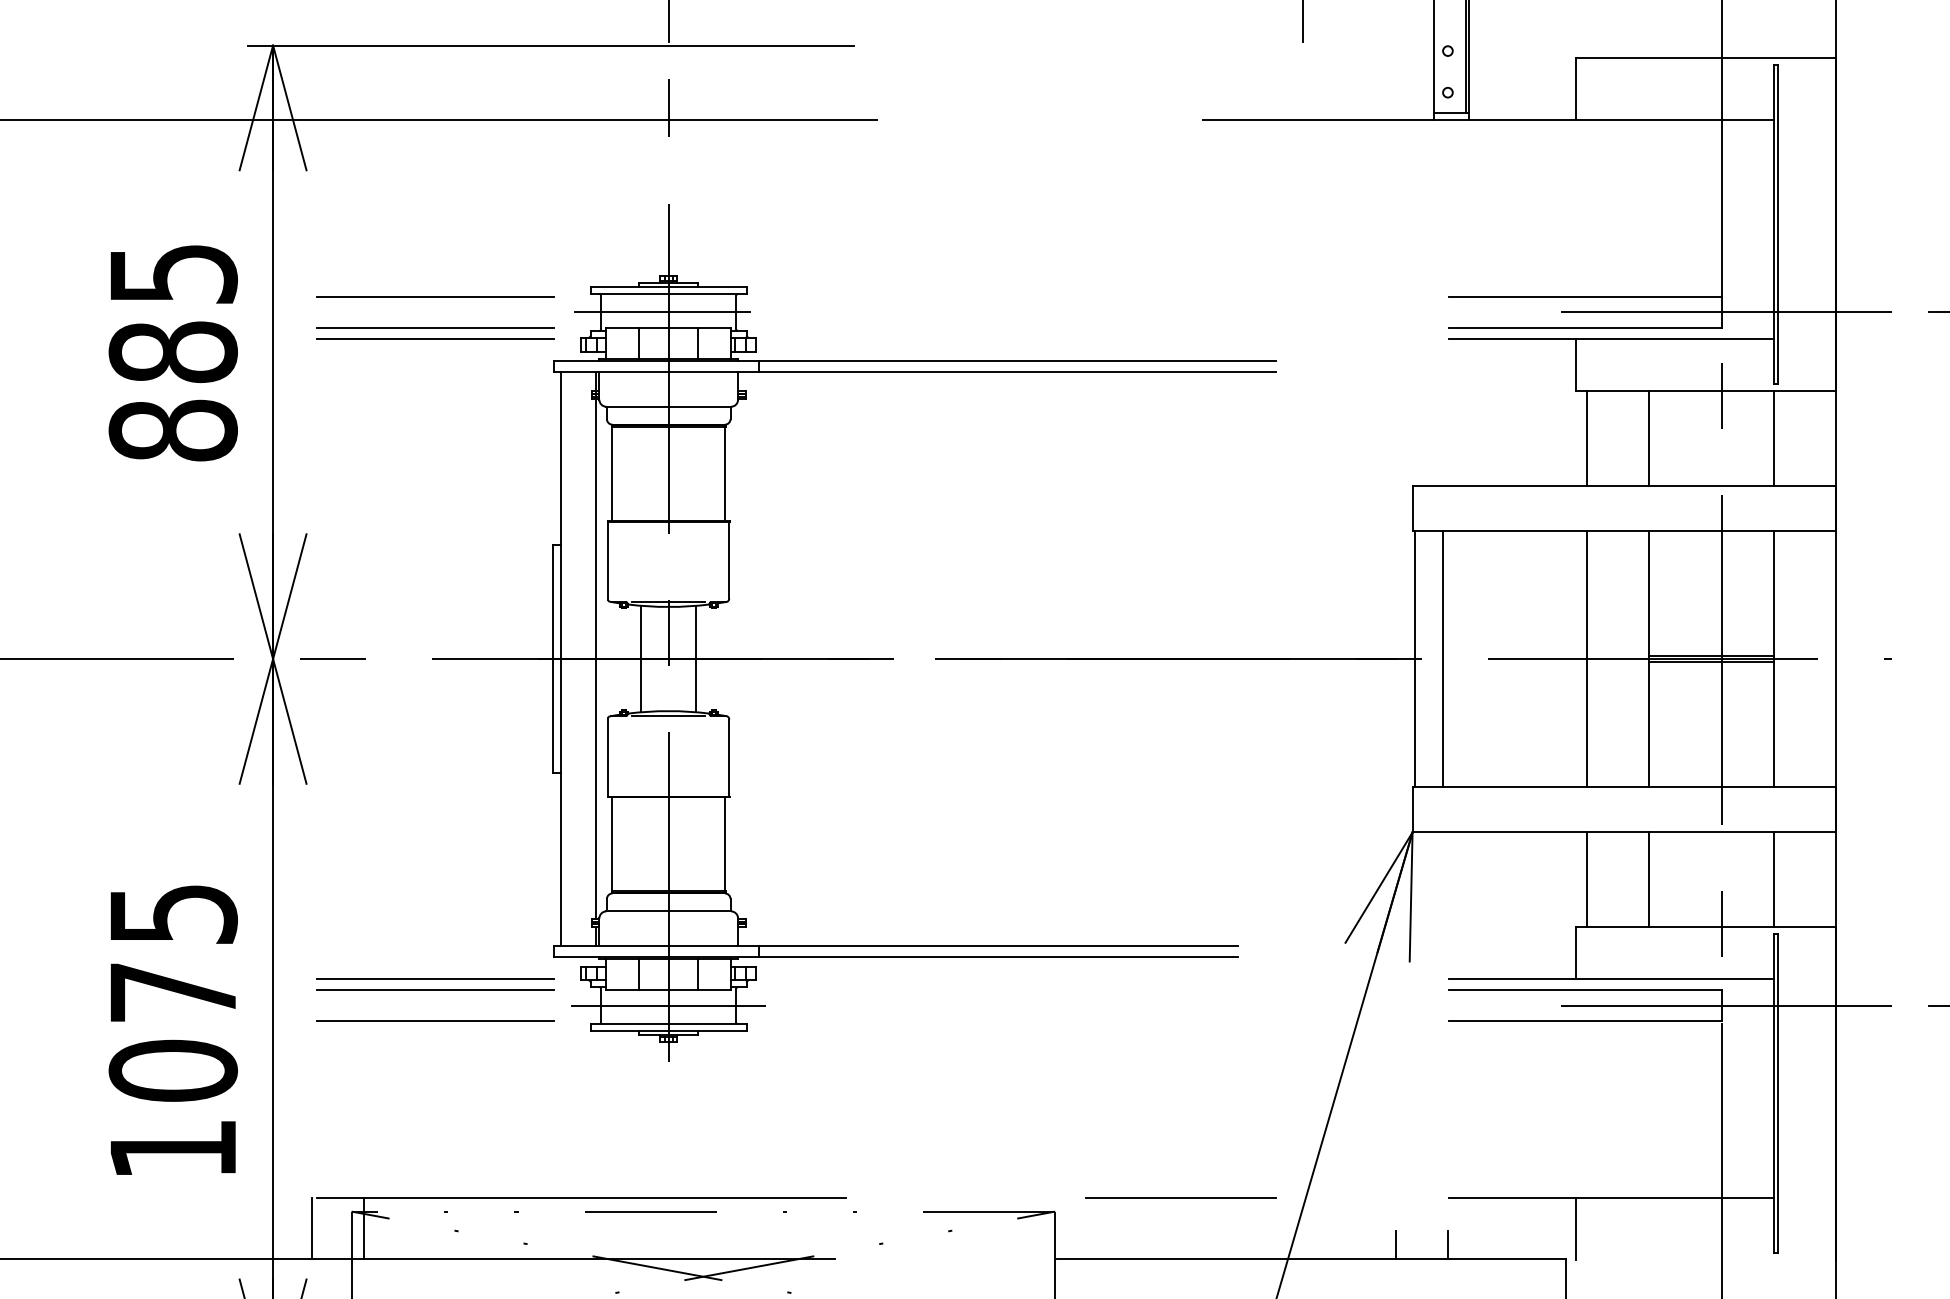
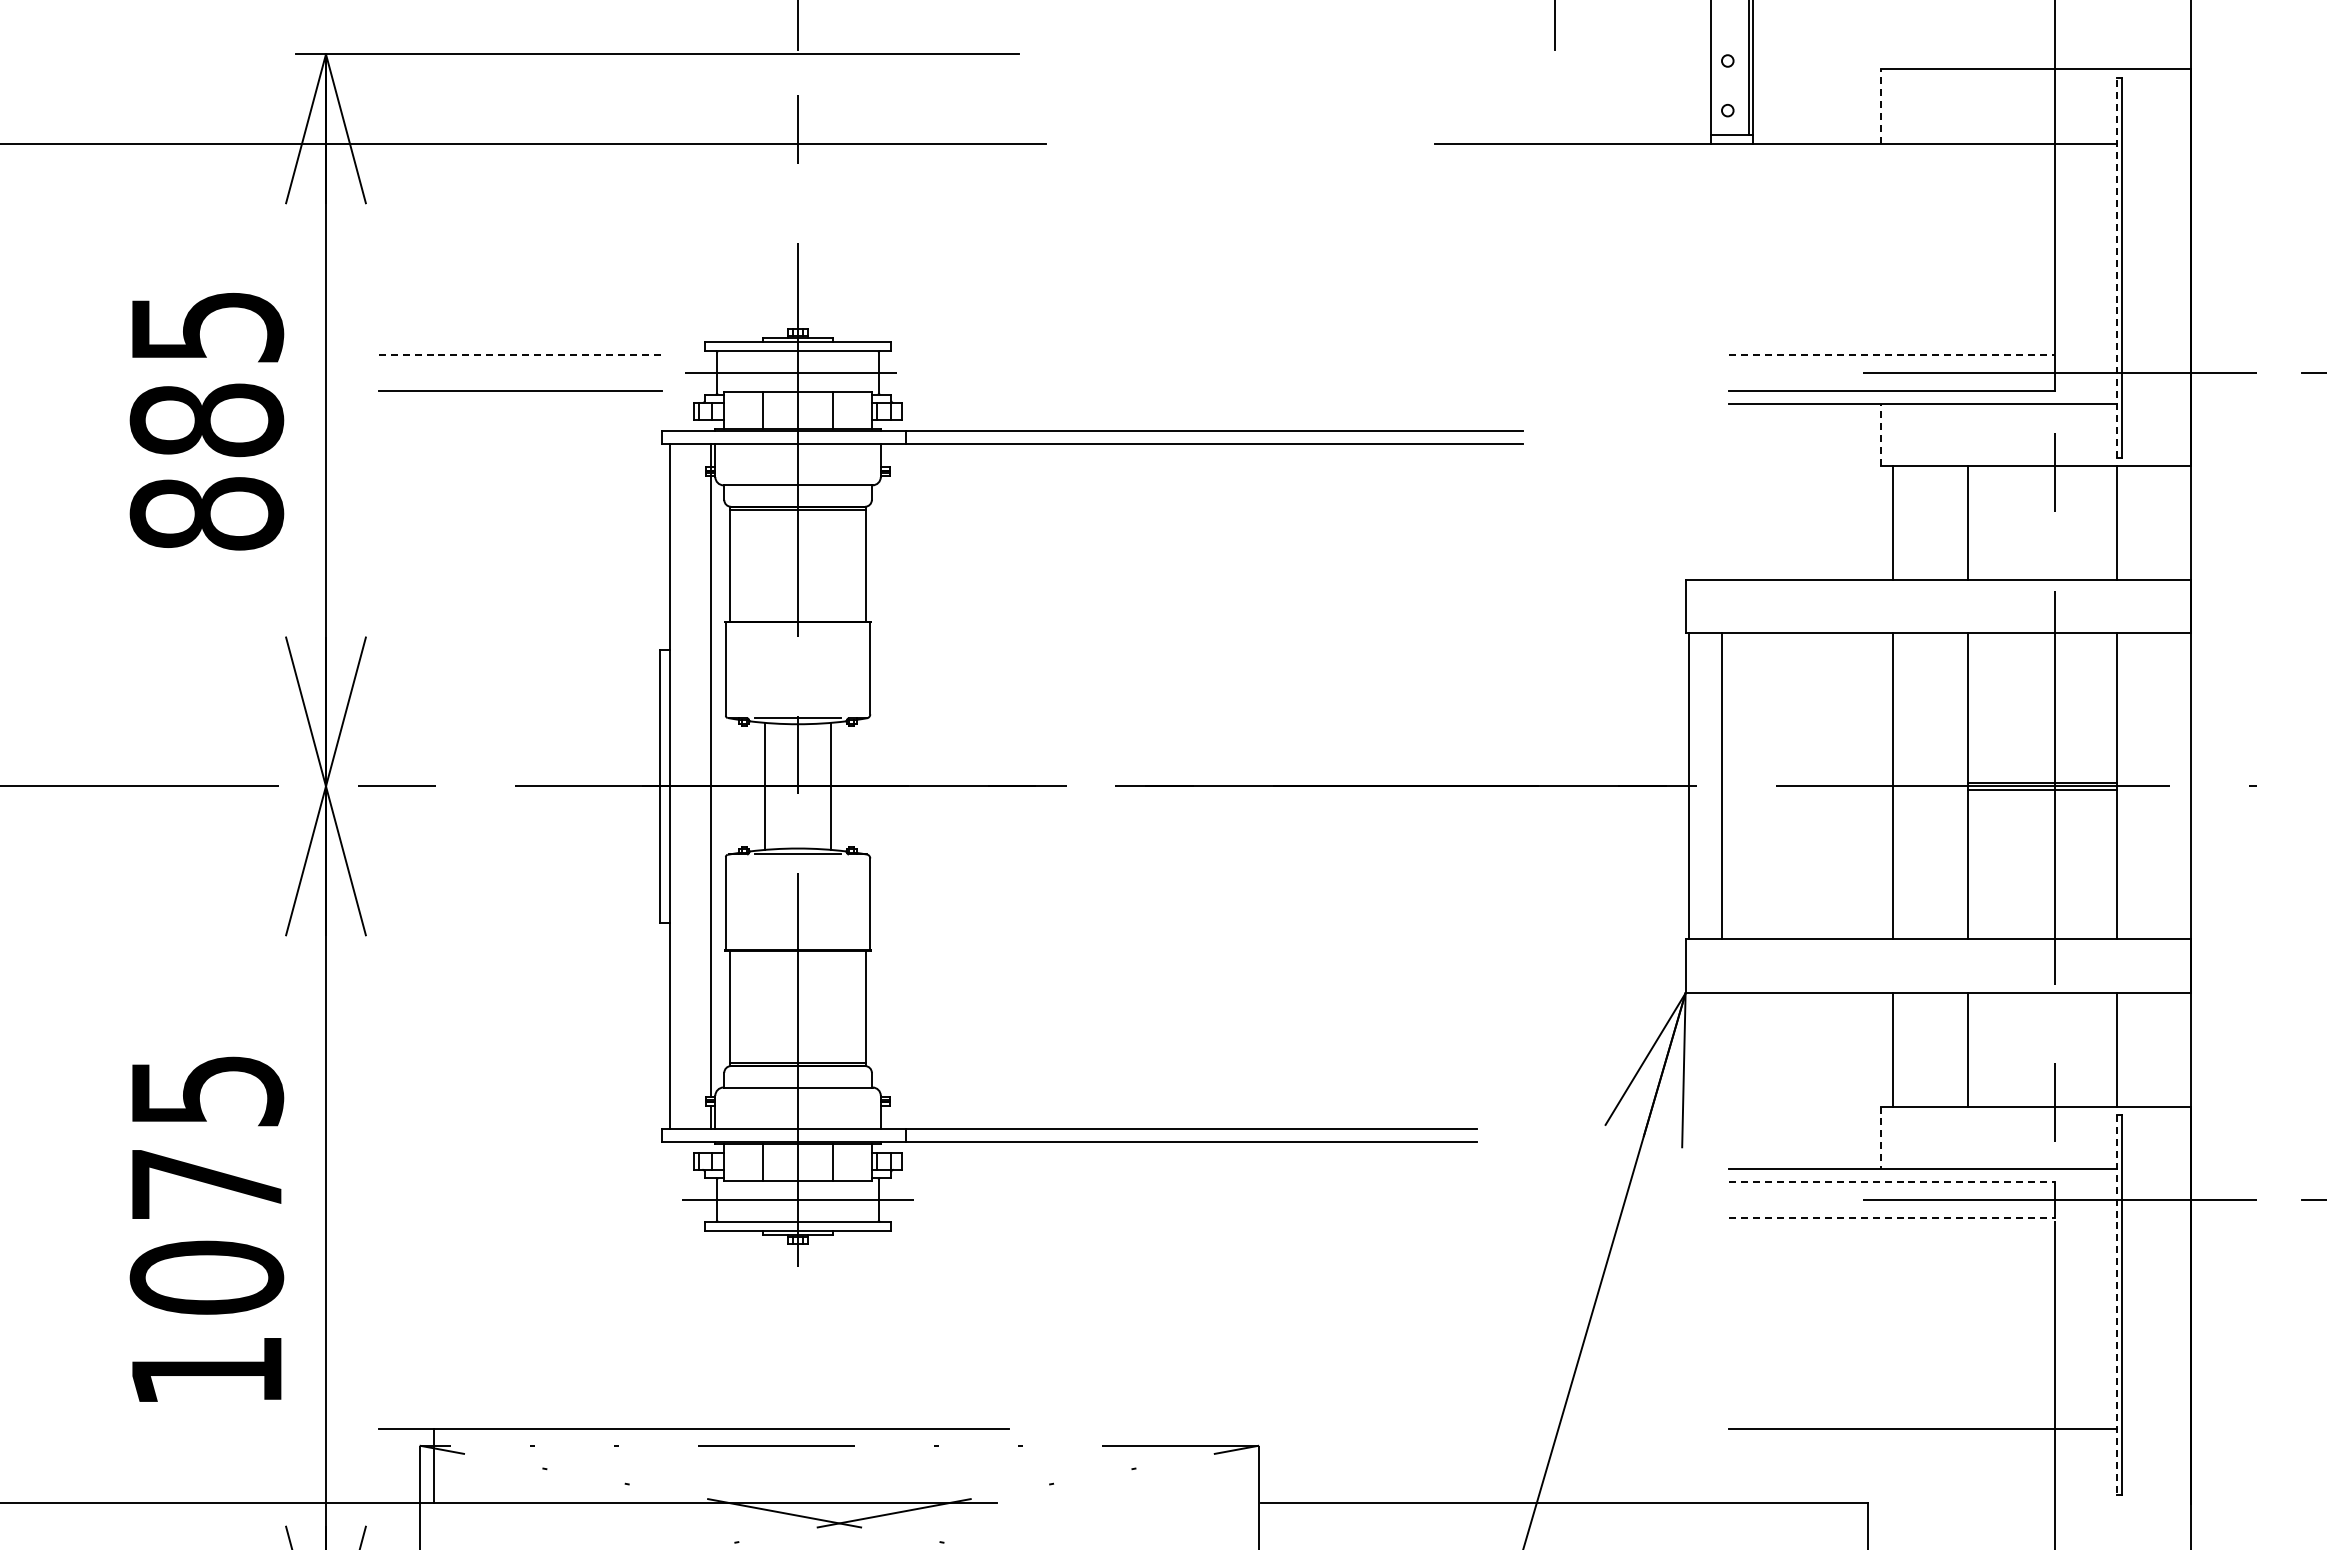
line: (1575, 88) -> (1880, 105), solid -> dashed
line: (1773, 224) -> (2116, 267), solid -> dashed
line: (436, 297) -> (520, 354), solid -> dashed
line: (1585, 297) -> (1892, 354), solid -> dashed
line: (435, 338) -> (519, 404), removed
line: (1575, 364) -> (1880, 434), solid -> dashed
line: (1575, 954) -> (1880, 1138), solid -> dashed
line: (435, 979) -> (519, 1168), removed
line: (435, 990) -> (519, 1181), removed
line: (1585, 990) -> (1892, 1181), solid -> dashed
line: (435, 1021) -> (519, 1218), removed
line: (1585, 1021) -> (1892, 1218), solid -> dashed
line: (1773, 1094) -> (2116, 1305), solid -> dashed
line: (1181, 1198) -> (1409, 1429), removed
line: (312, 1228) -> (372, 1465), removed
line: (1575, 1229) -> (1880, 1466), removed
line: (1395, 1244) -> (1665, 1485), removed
line: (1447, 1244) -> (1727, 1485), removed

